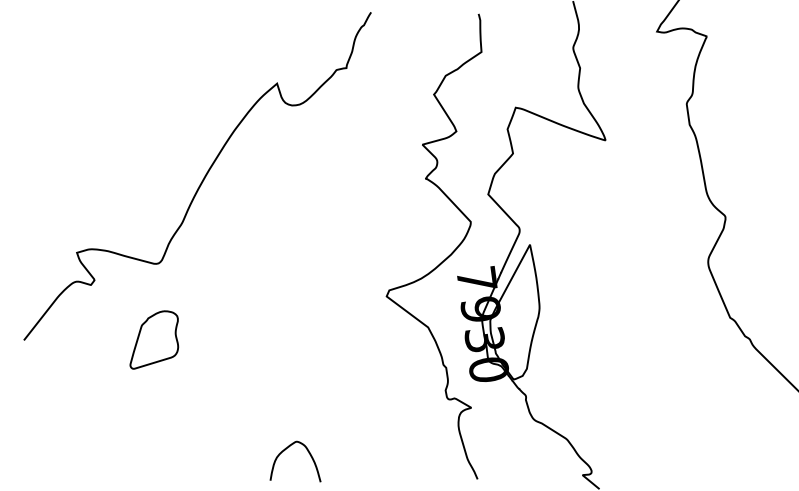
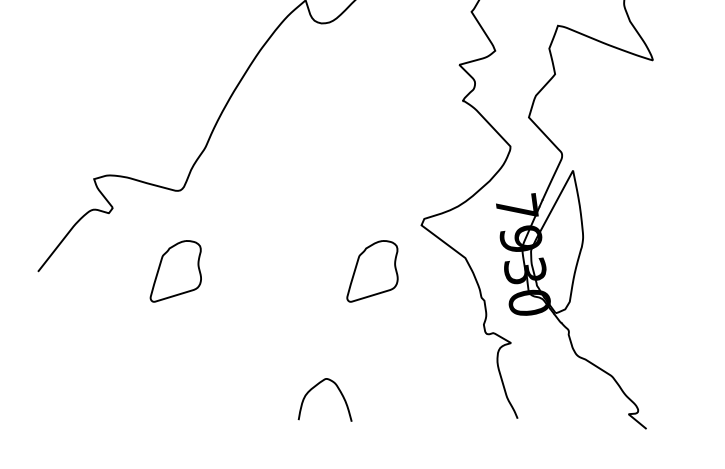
part: (340, 339) -> (372, 270), added

